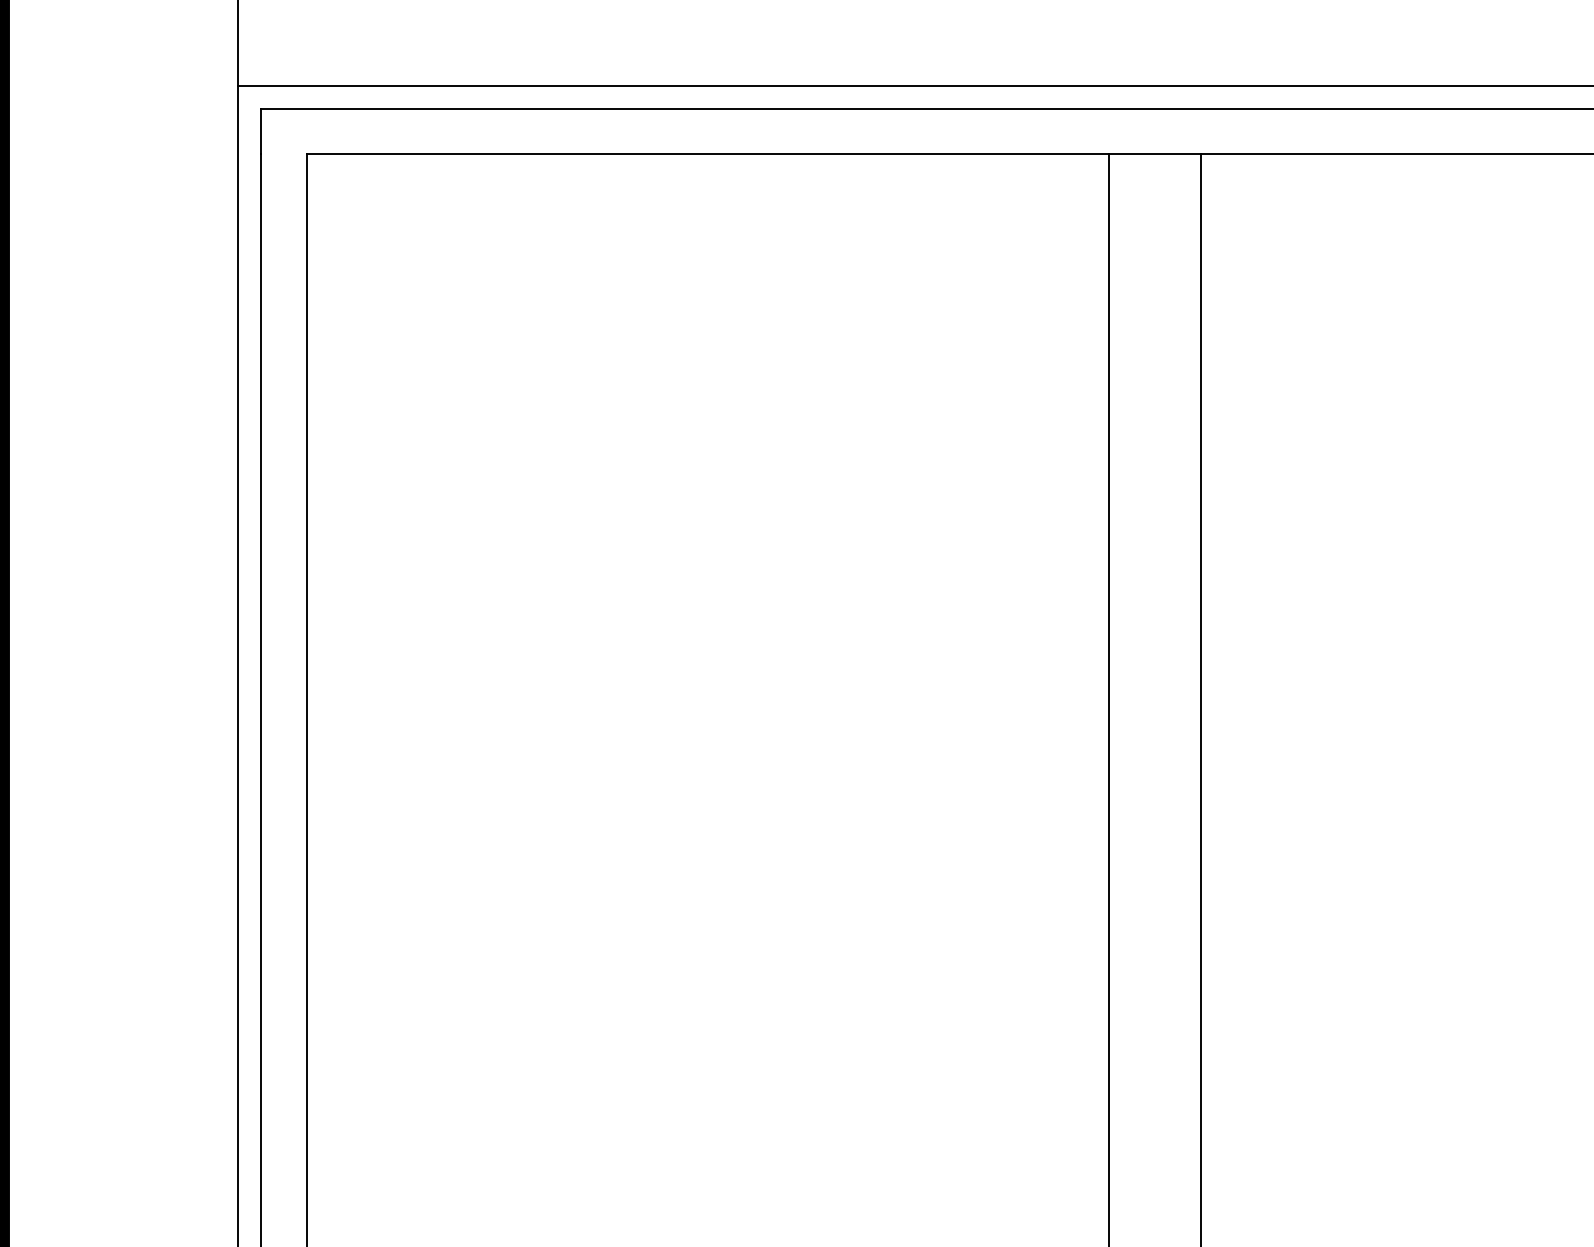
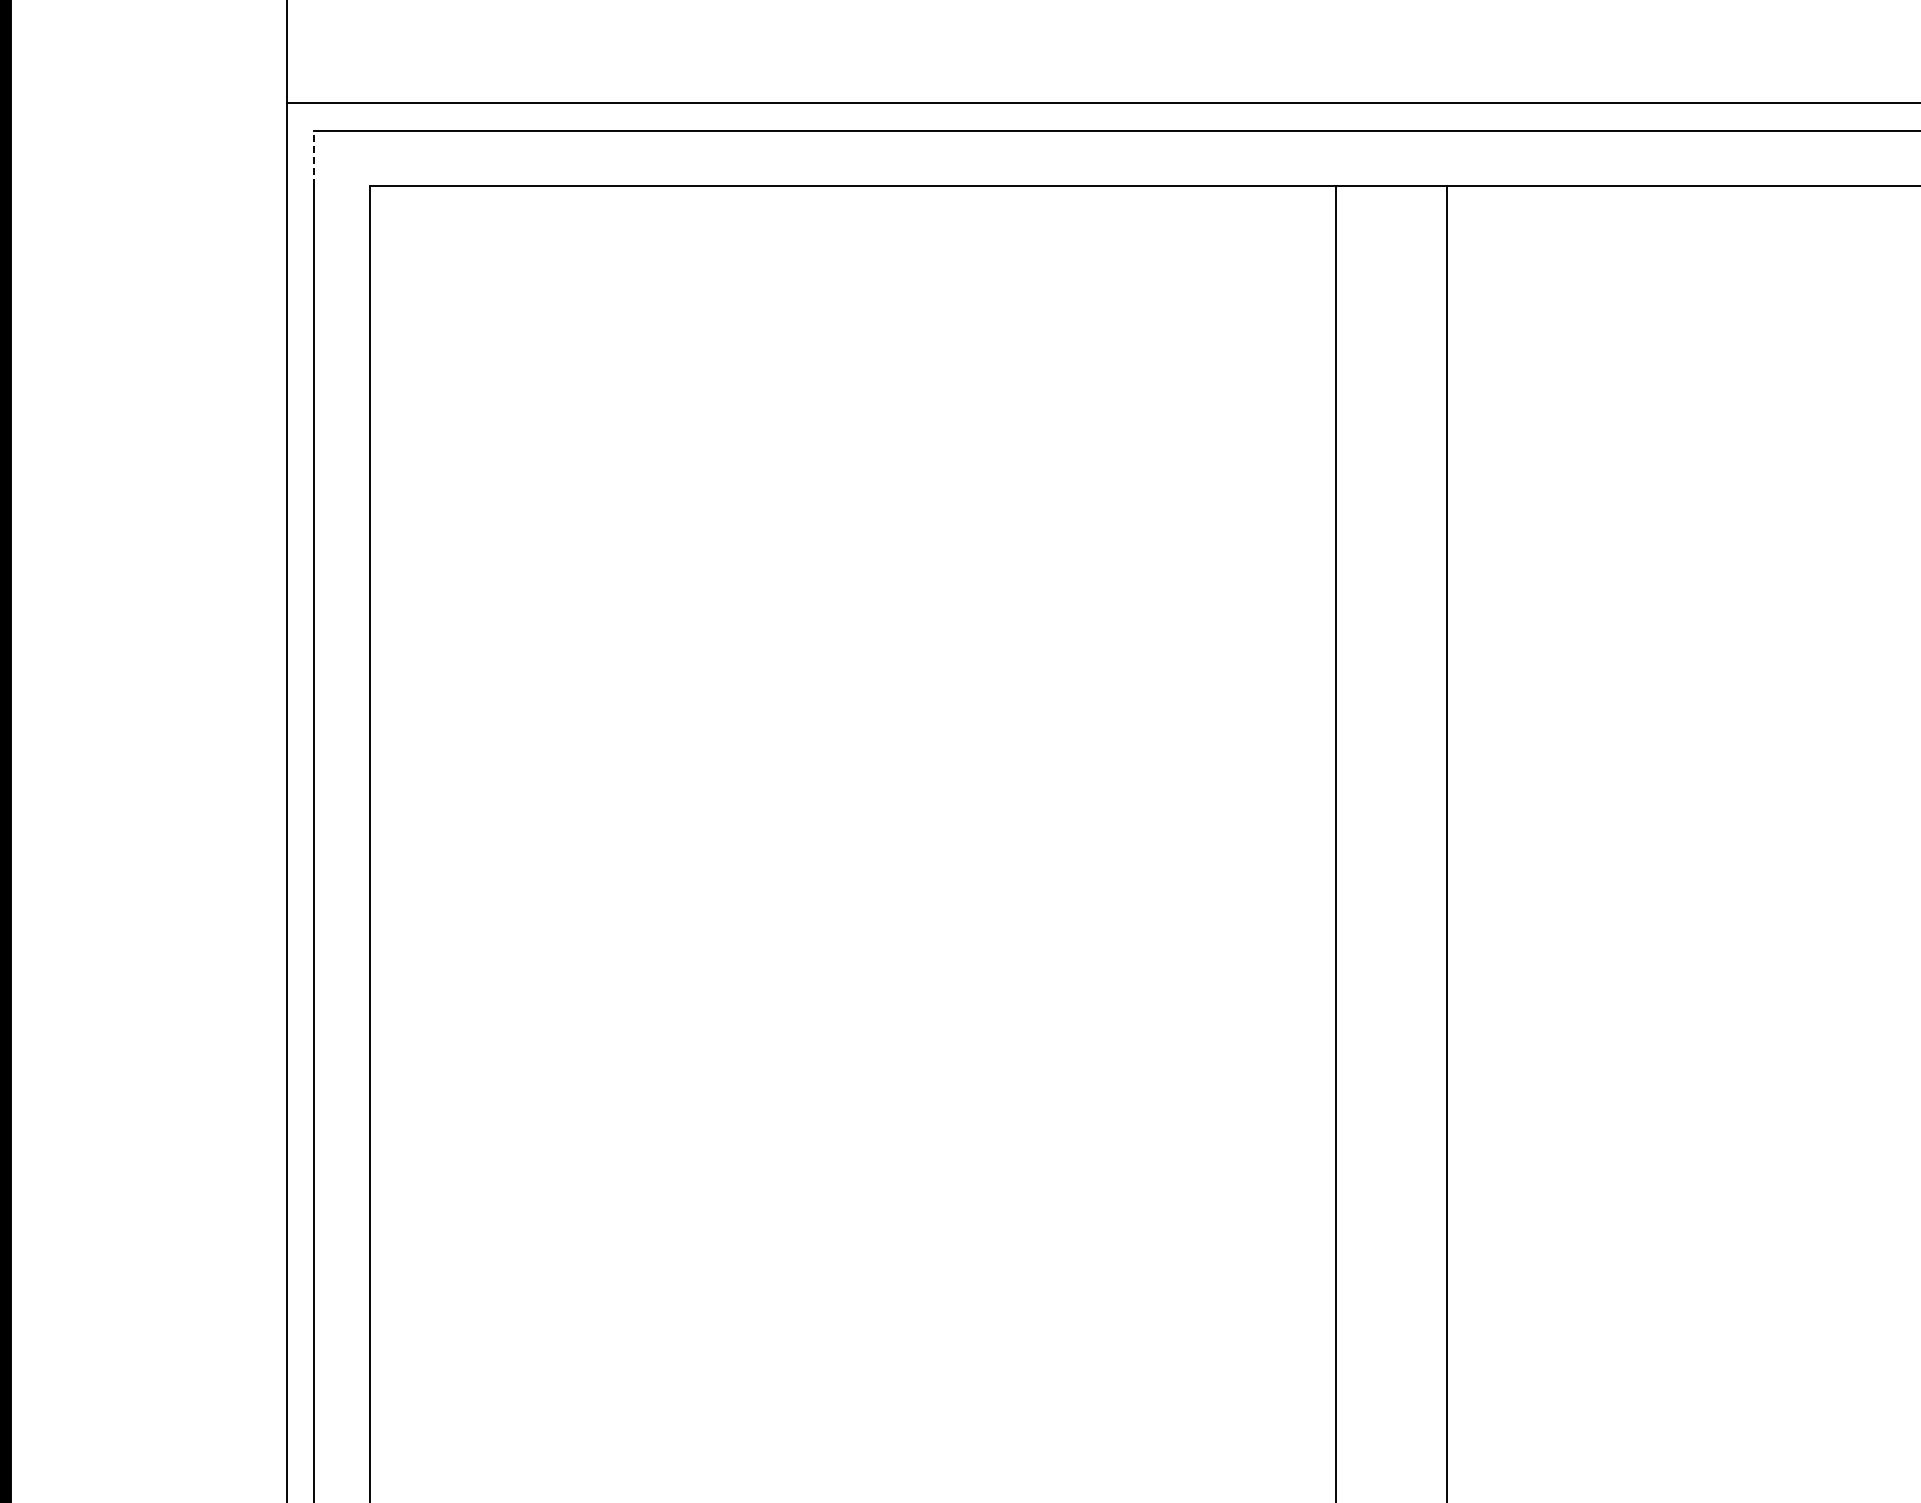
line: (260, 131) -> (314, 158), solid -> dashed

